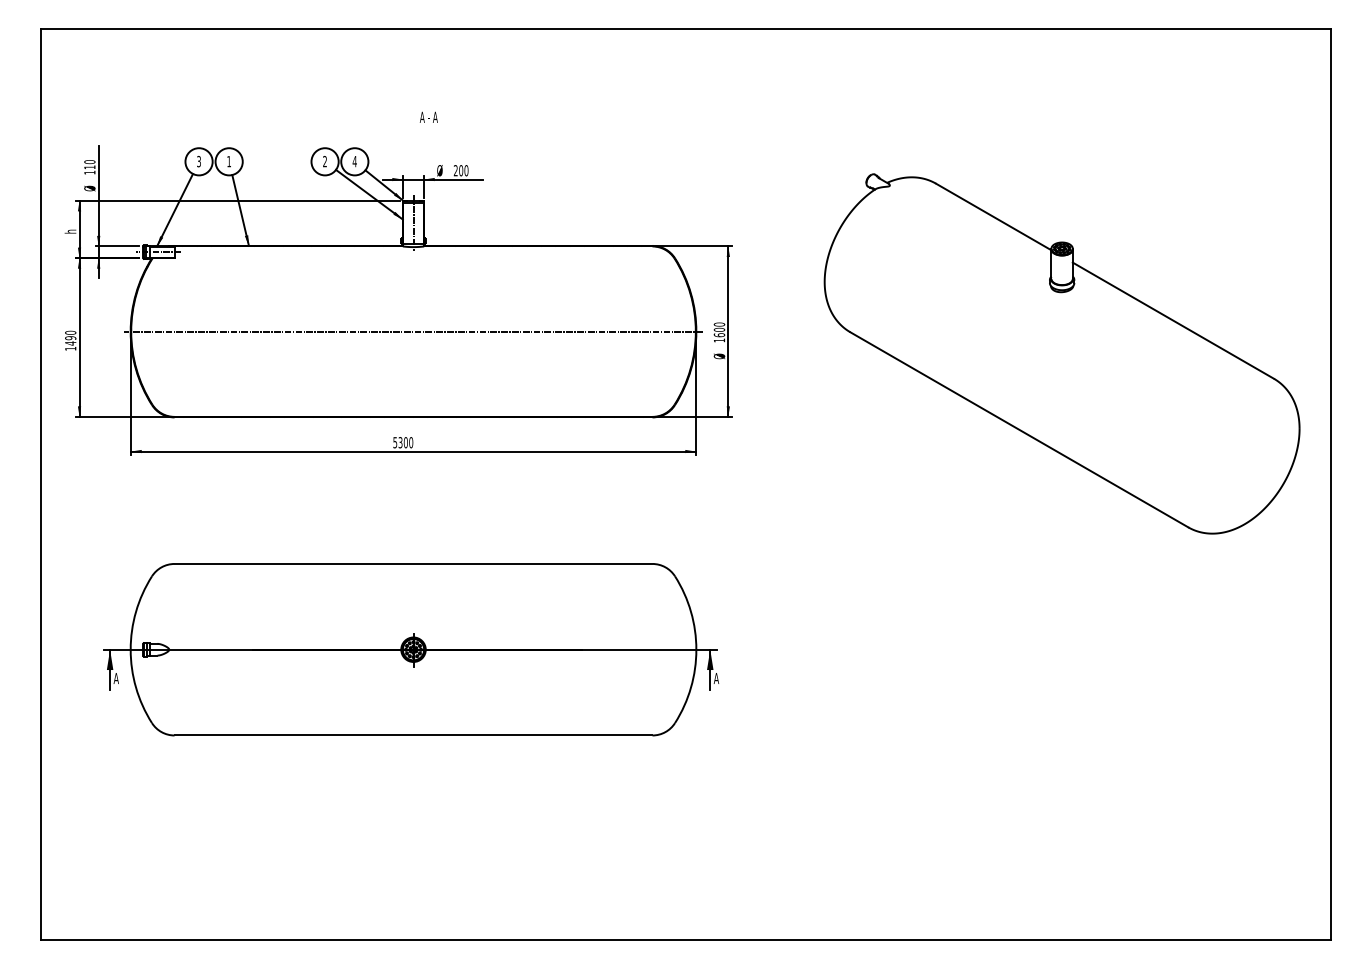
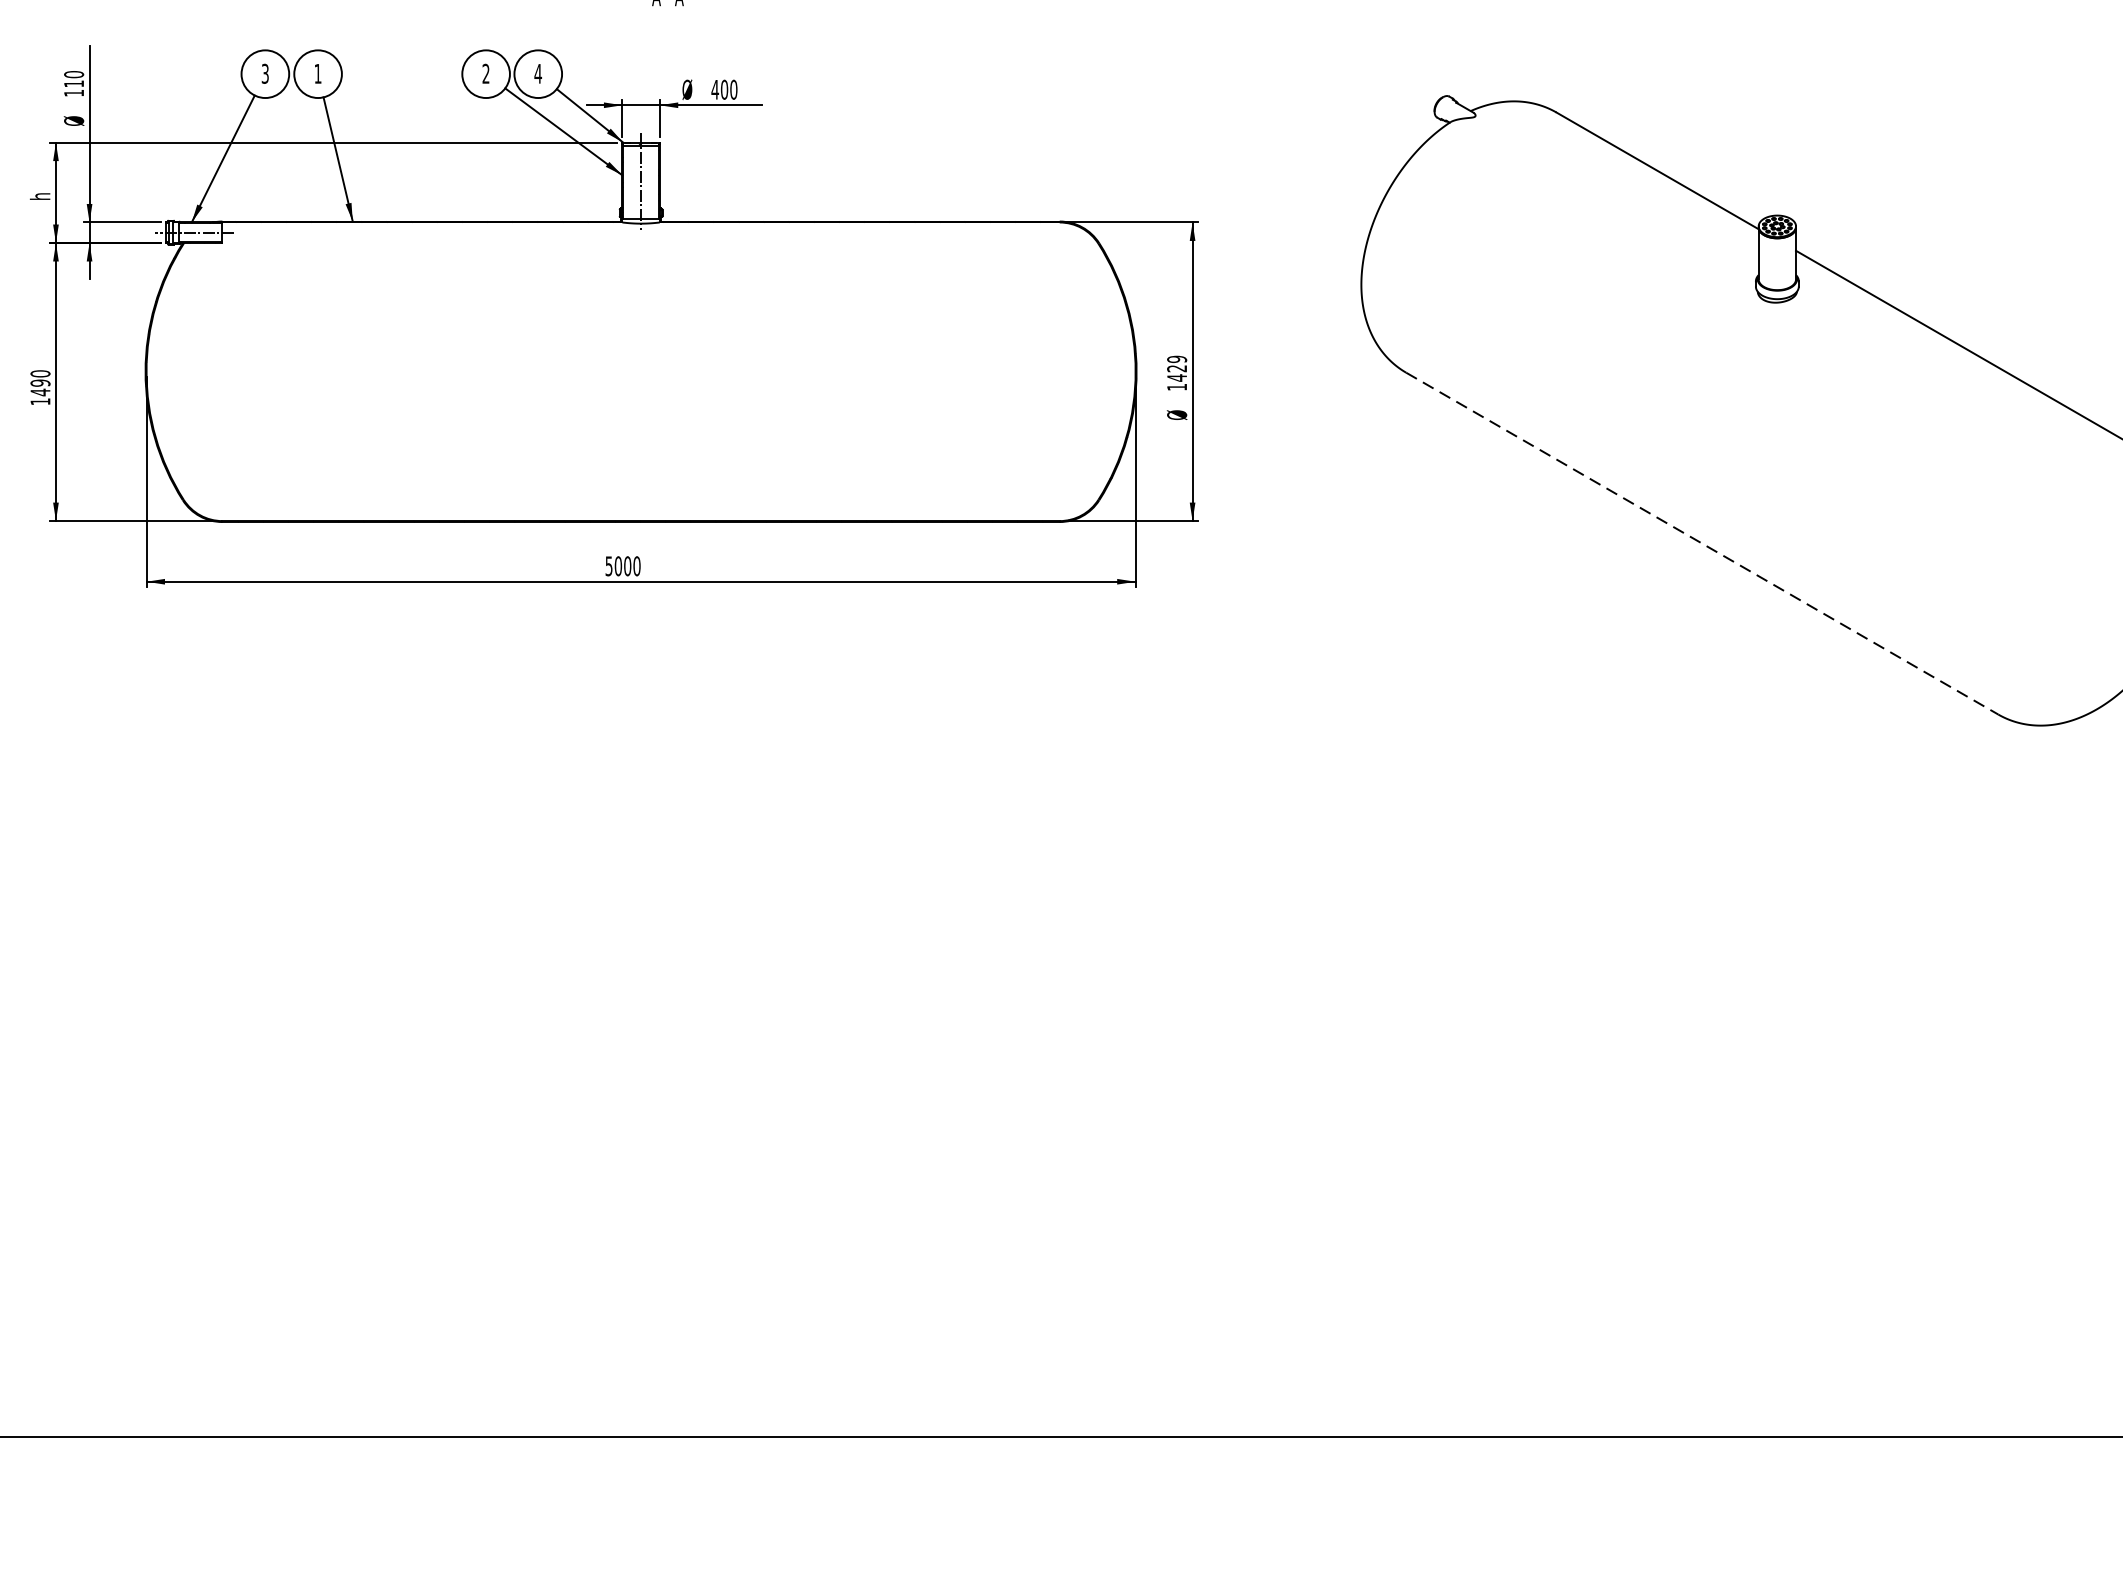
text: (455, 170) -> (714, 89), 200 -> 400
text: (719, 329) -> (1177, 367), 1600 -> 1429
line: (413, 331) -> (641, 371), removed
line: (1019, 430) -> (1702, 544), solid -> dashed
text: (400, 442) -> (618, 565), 5300 -> 5000
part: (411, 649) -> (637, 928), removed

